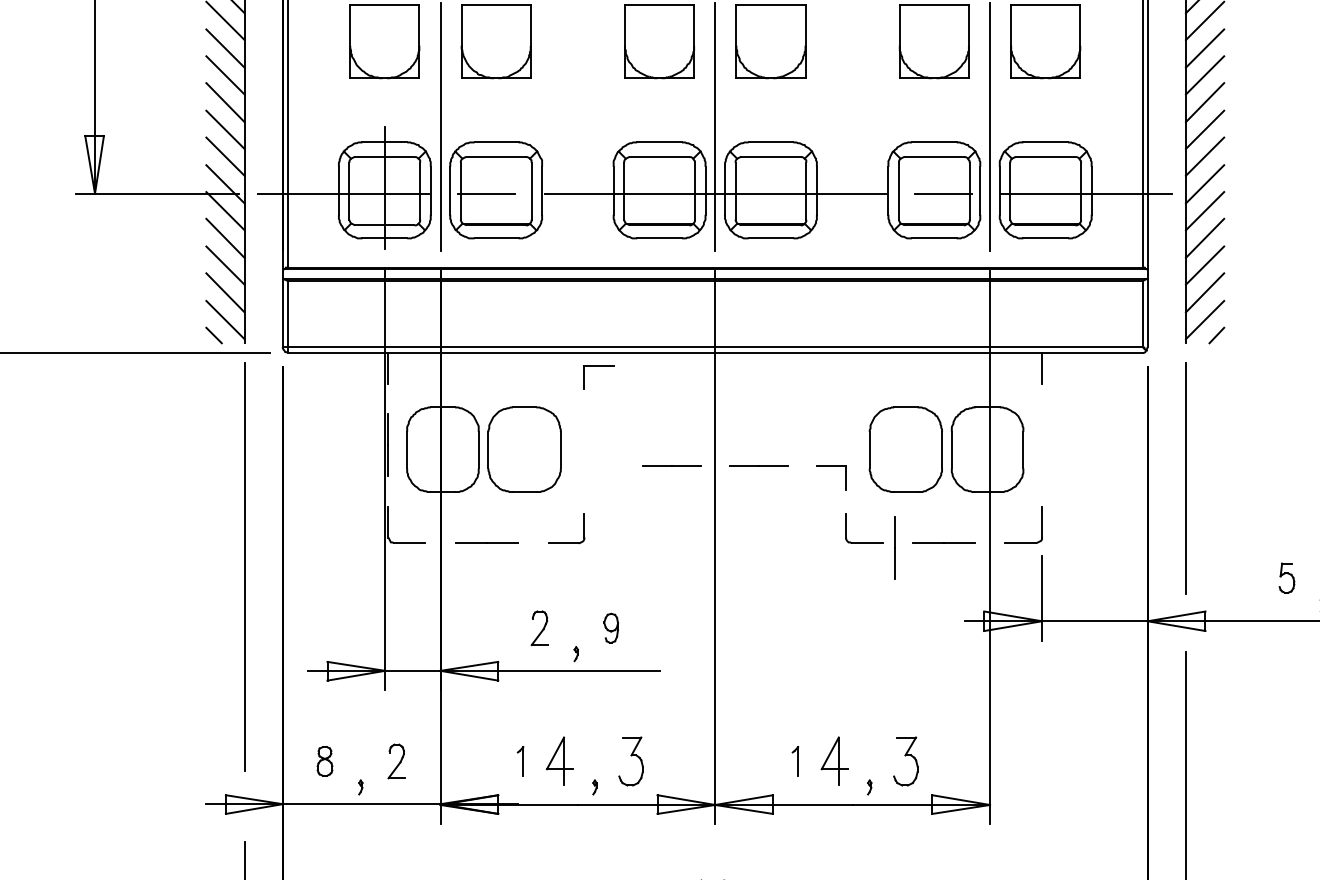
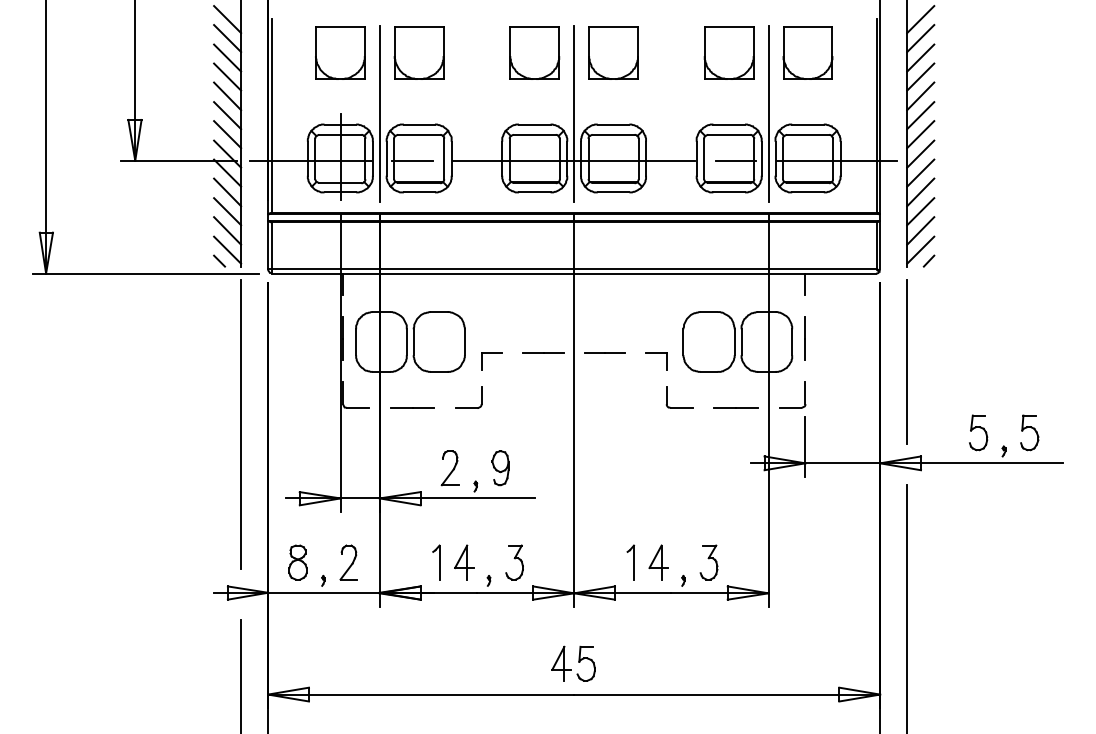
part: (598, 365) -> (491, 353), moved
line: (893, 547) -> (804, 338), moved
part: (1286, 577) -> (978, 432), size x1.67
part: (539, 628) -> (449, 468), size x1.43
part: (611, 628) -> (500, 468), size x1.67
part: (324, 761) -> (297, 562), size x1.67
part: (396, 761) -> (348, 562), size x1.43
part: (520, 761) -> (436, 562), size x1.67
part: (794, 761) -> (630, 562), size x1.67

